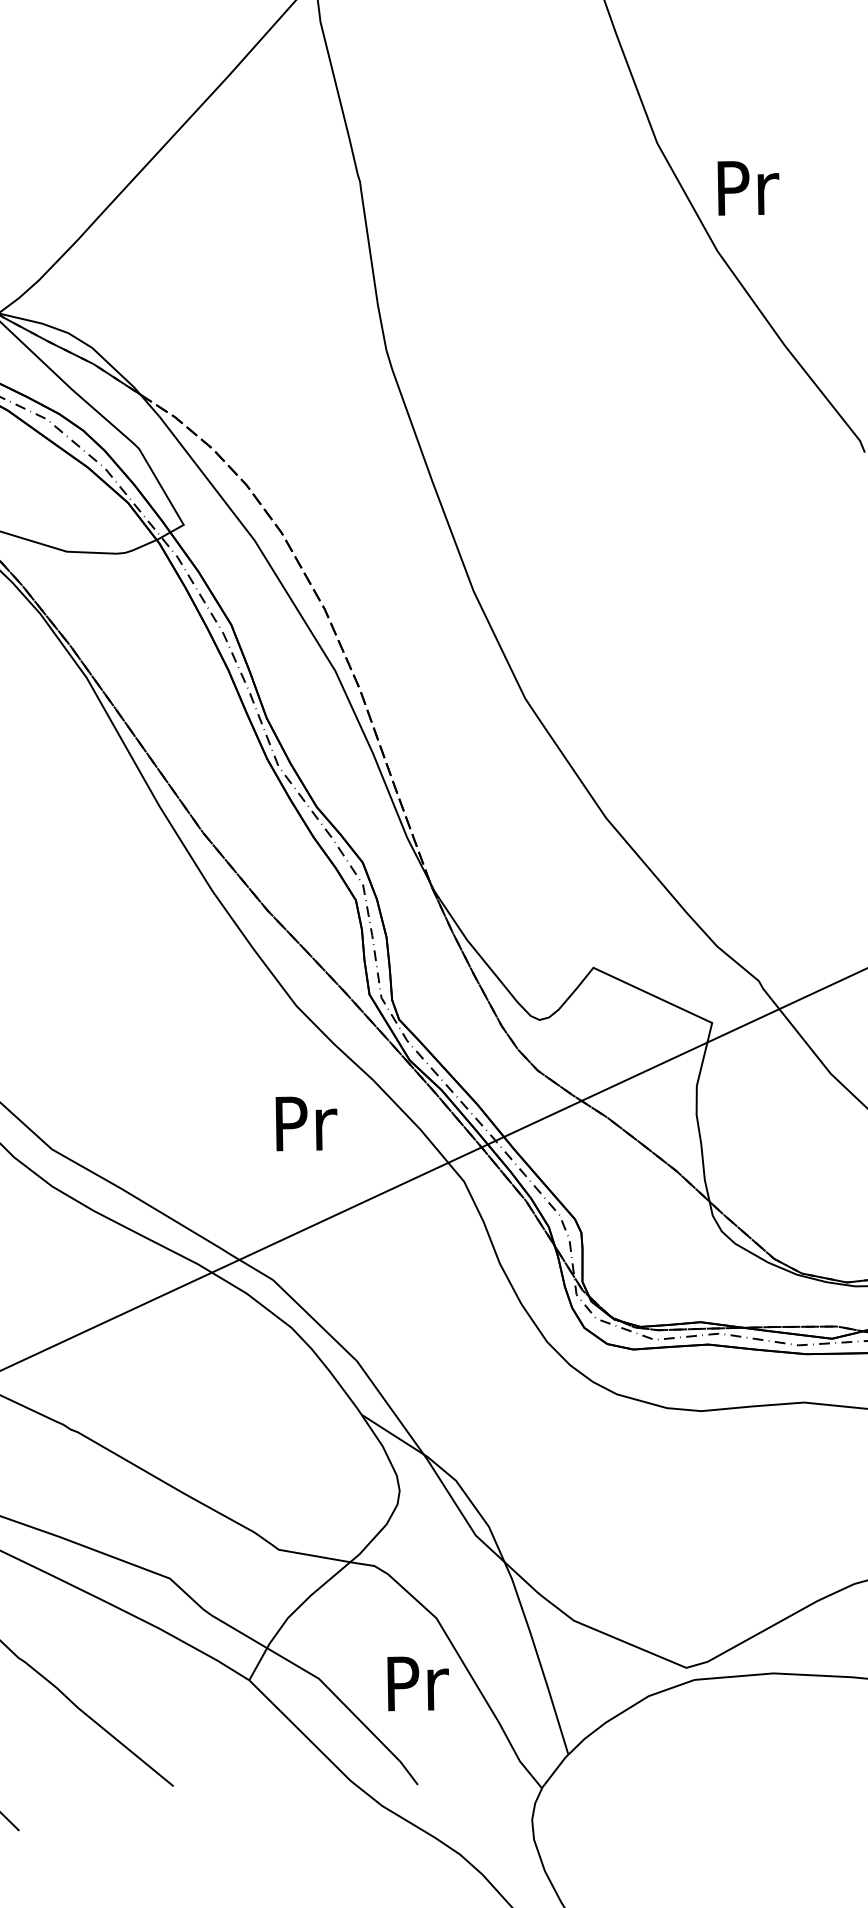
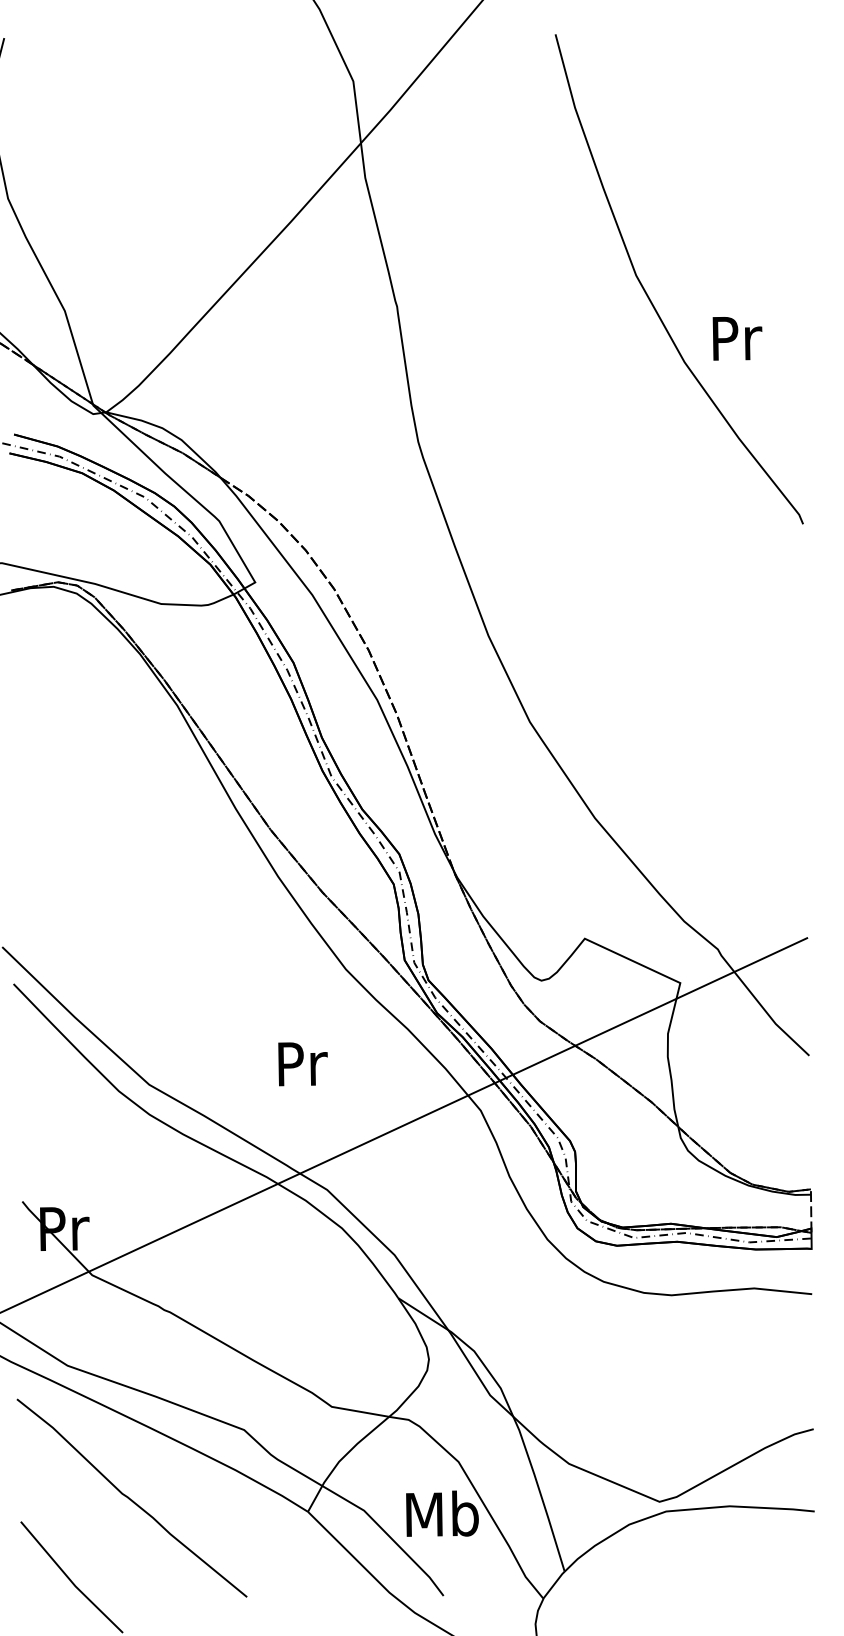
text: (748, 188) -> (737, 338), moved
text: (305, 1124) -> (302, 1064), moved
text: (416, 1682) -> (442, 1513), Pr -> Mb

